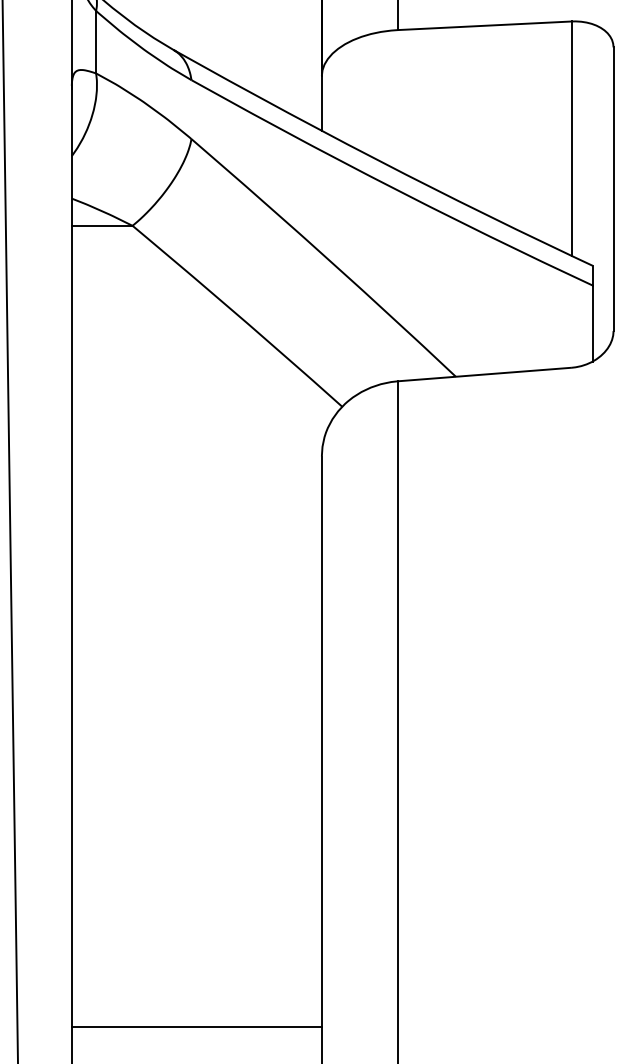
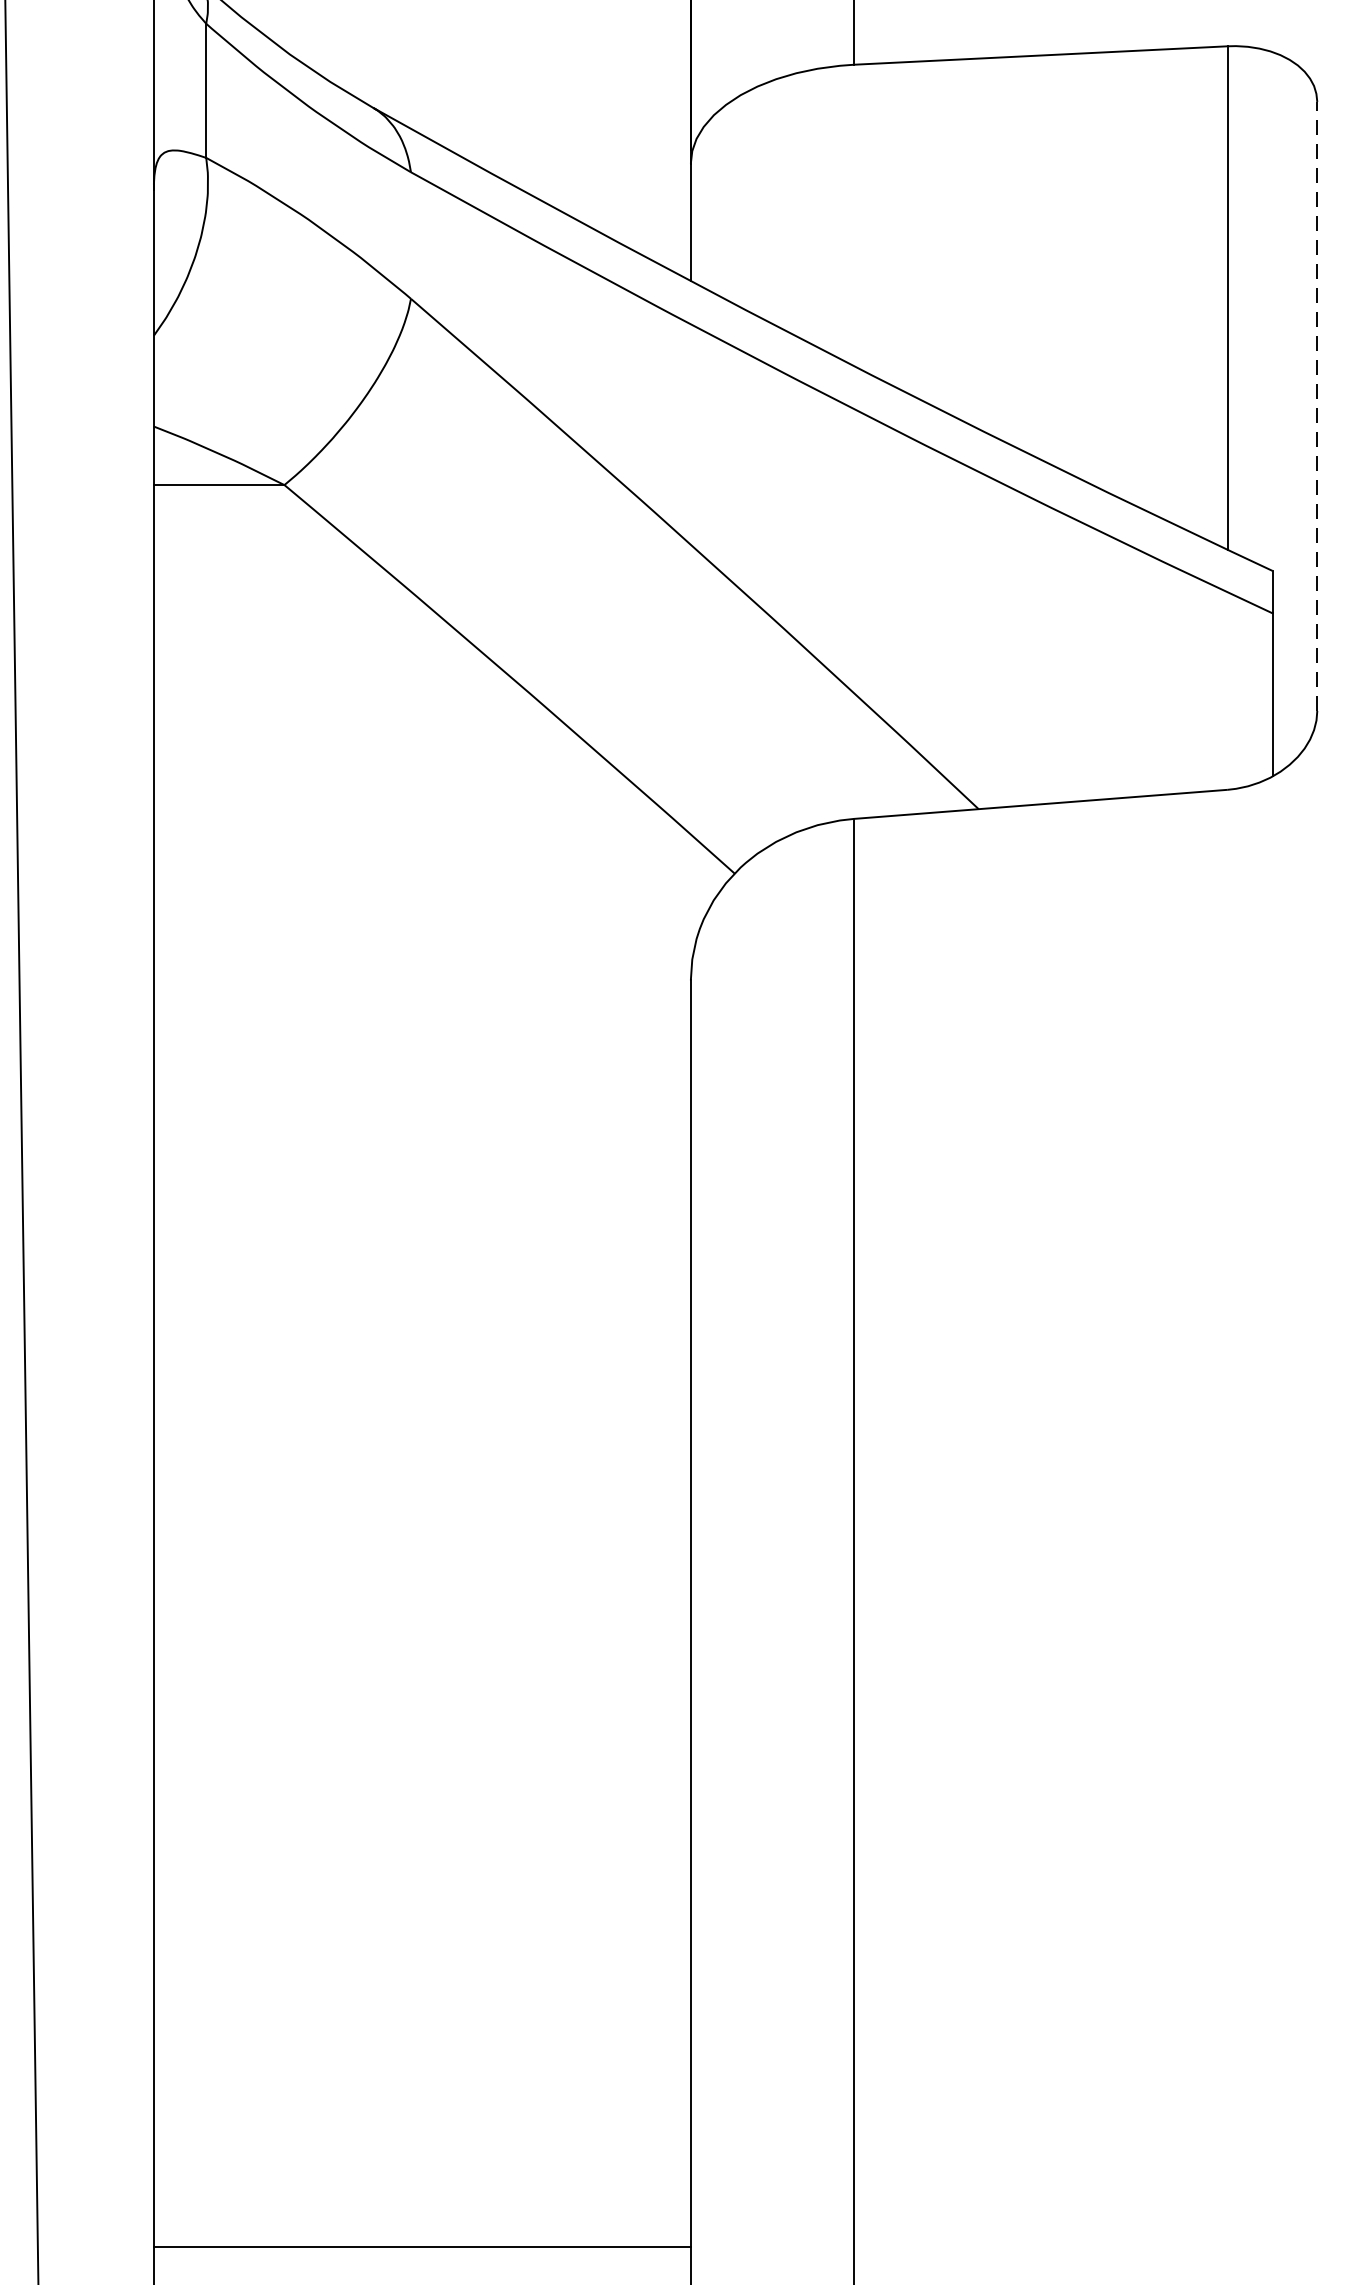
line: (613, 189) -> (1317, 407), solid -> dashed
line: (196, 1027) -> (421, 2247), moved

